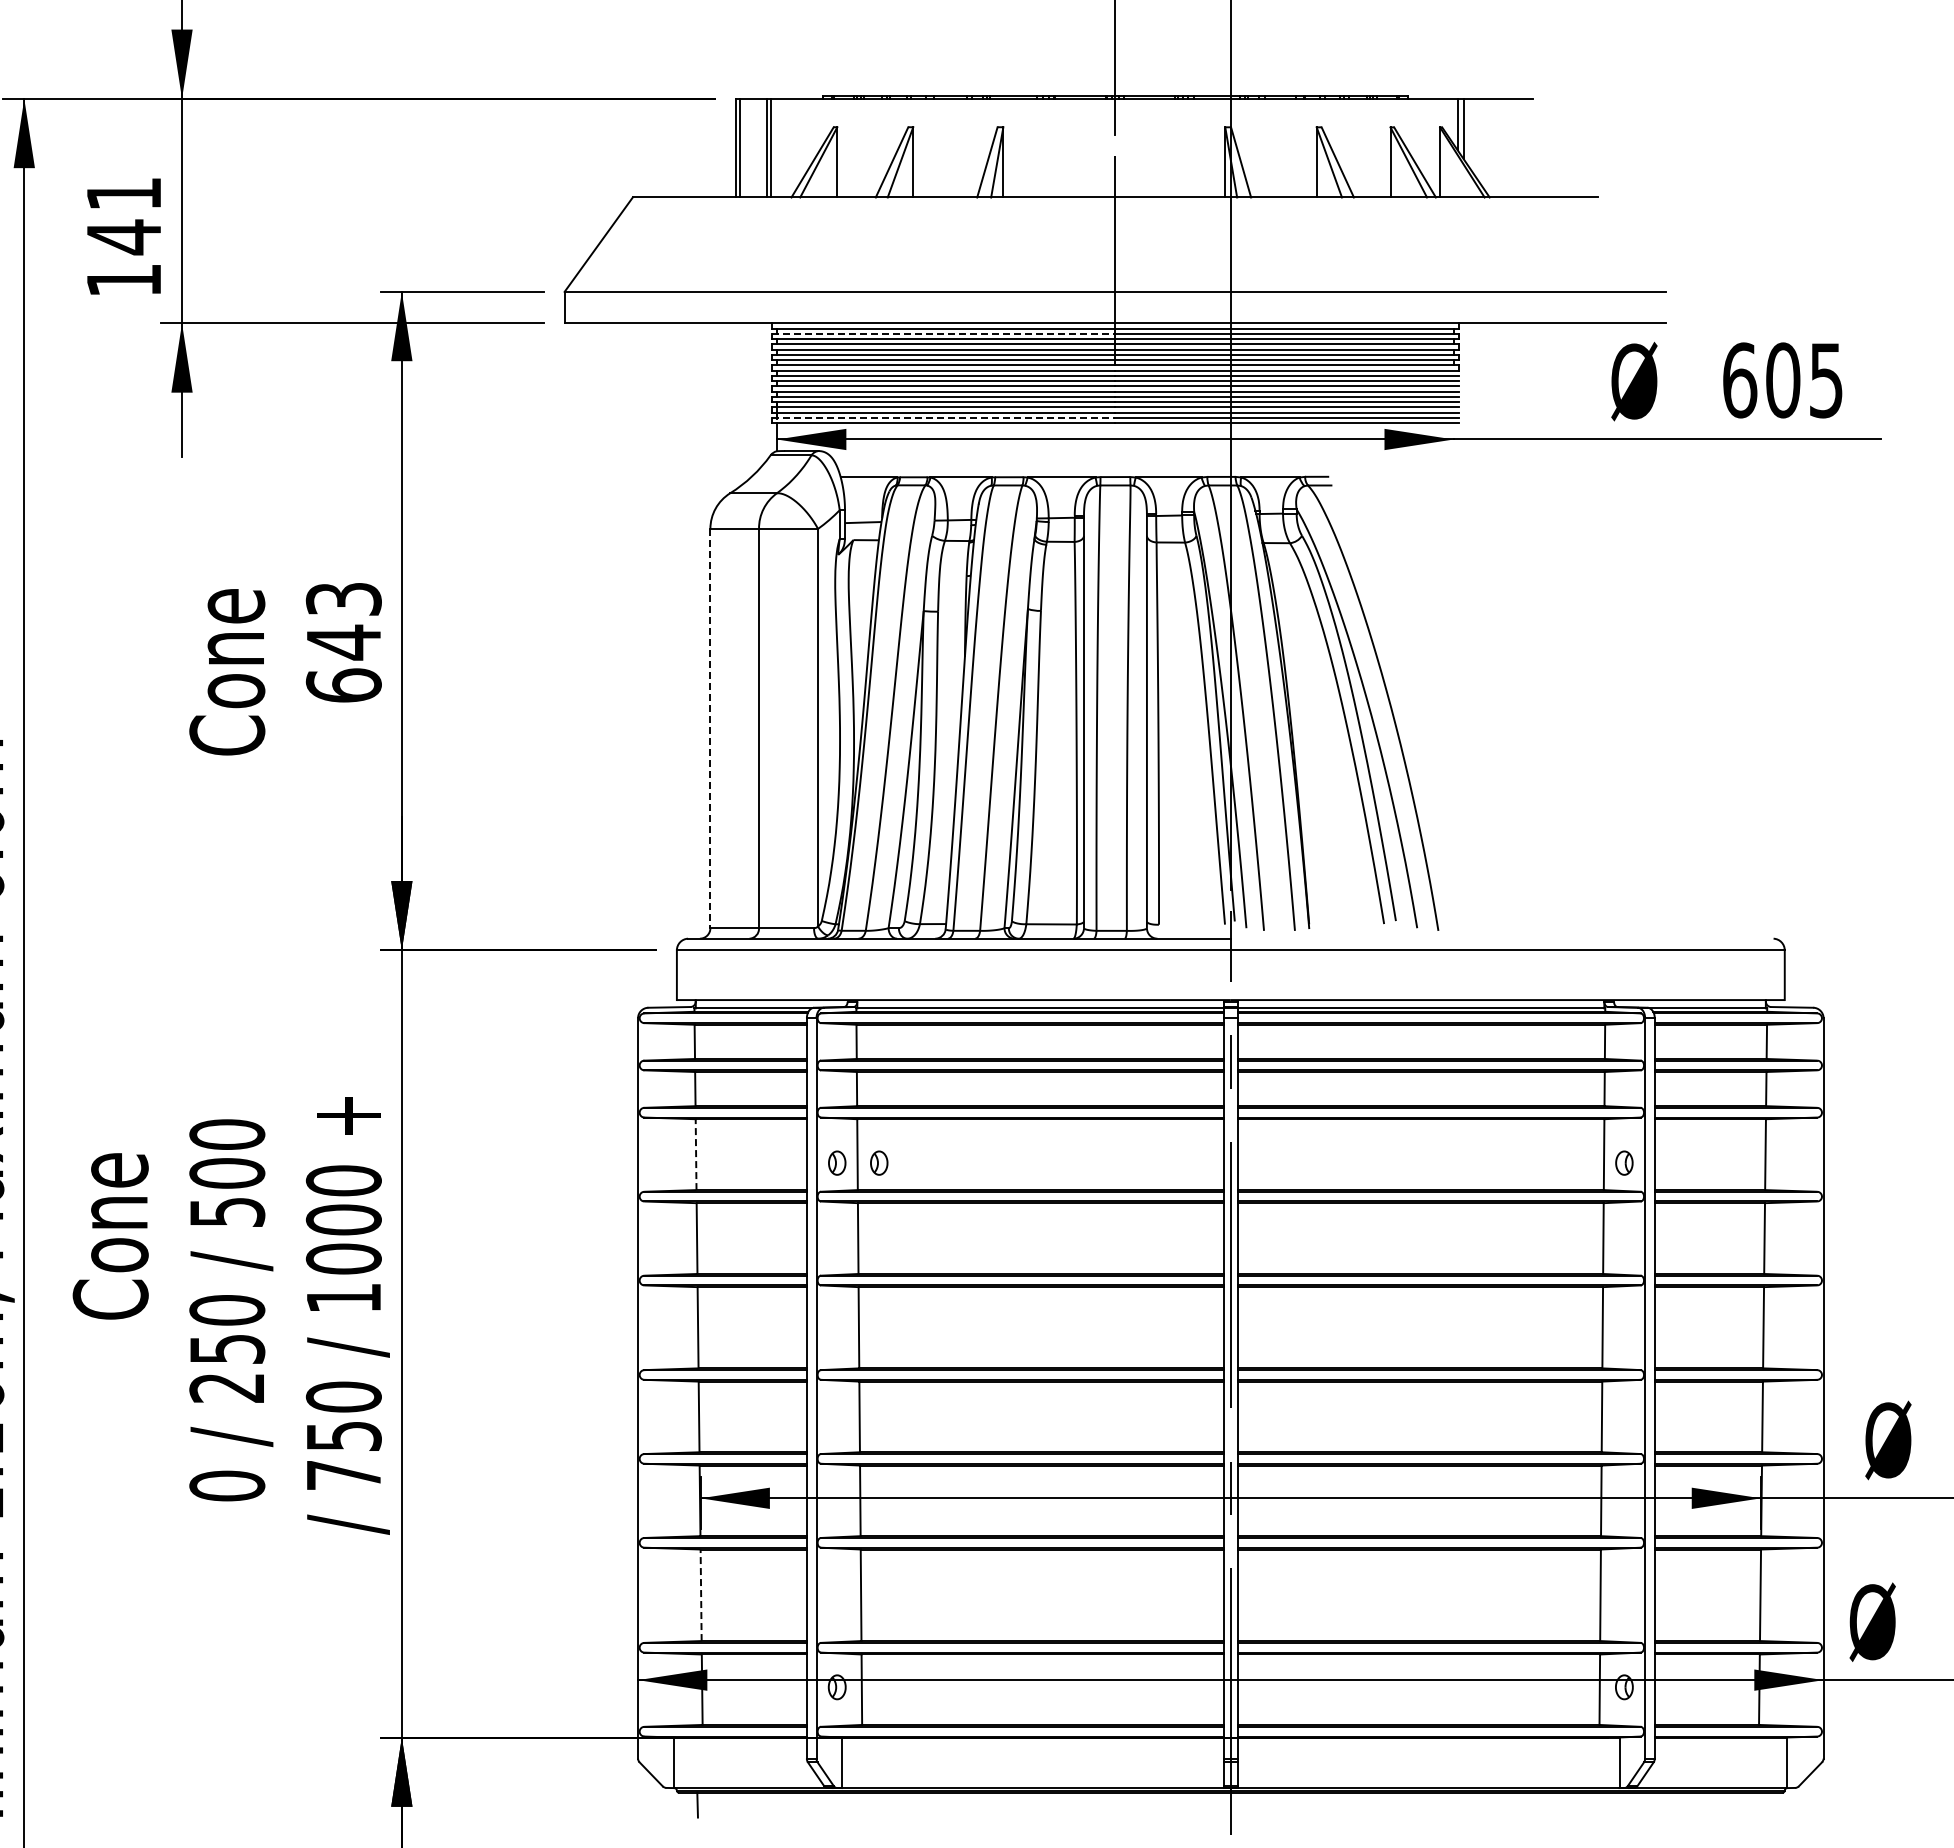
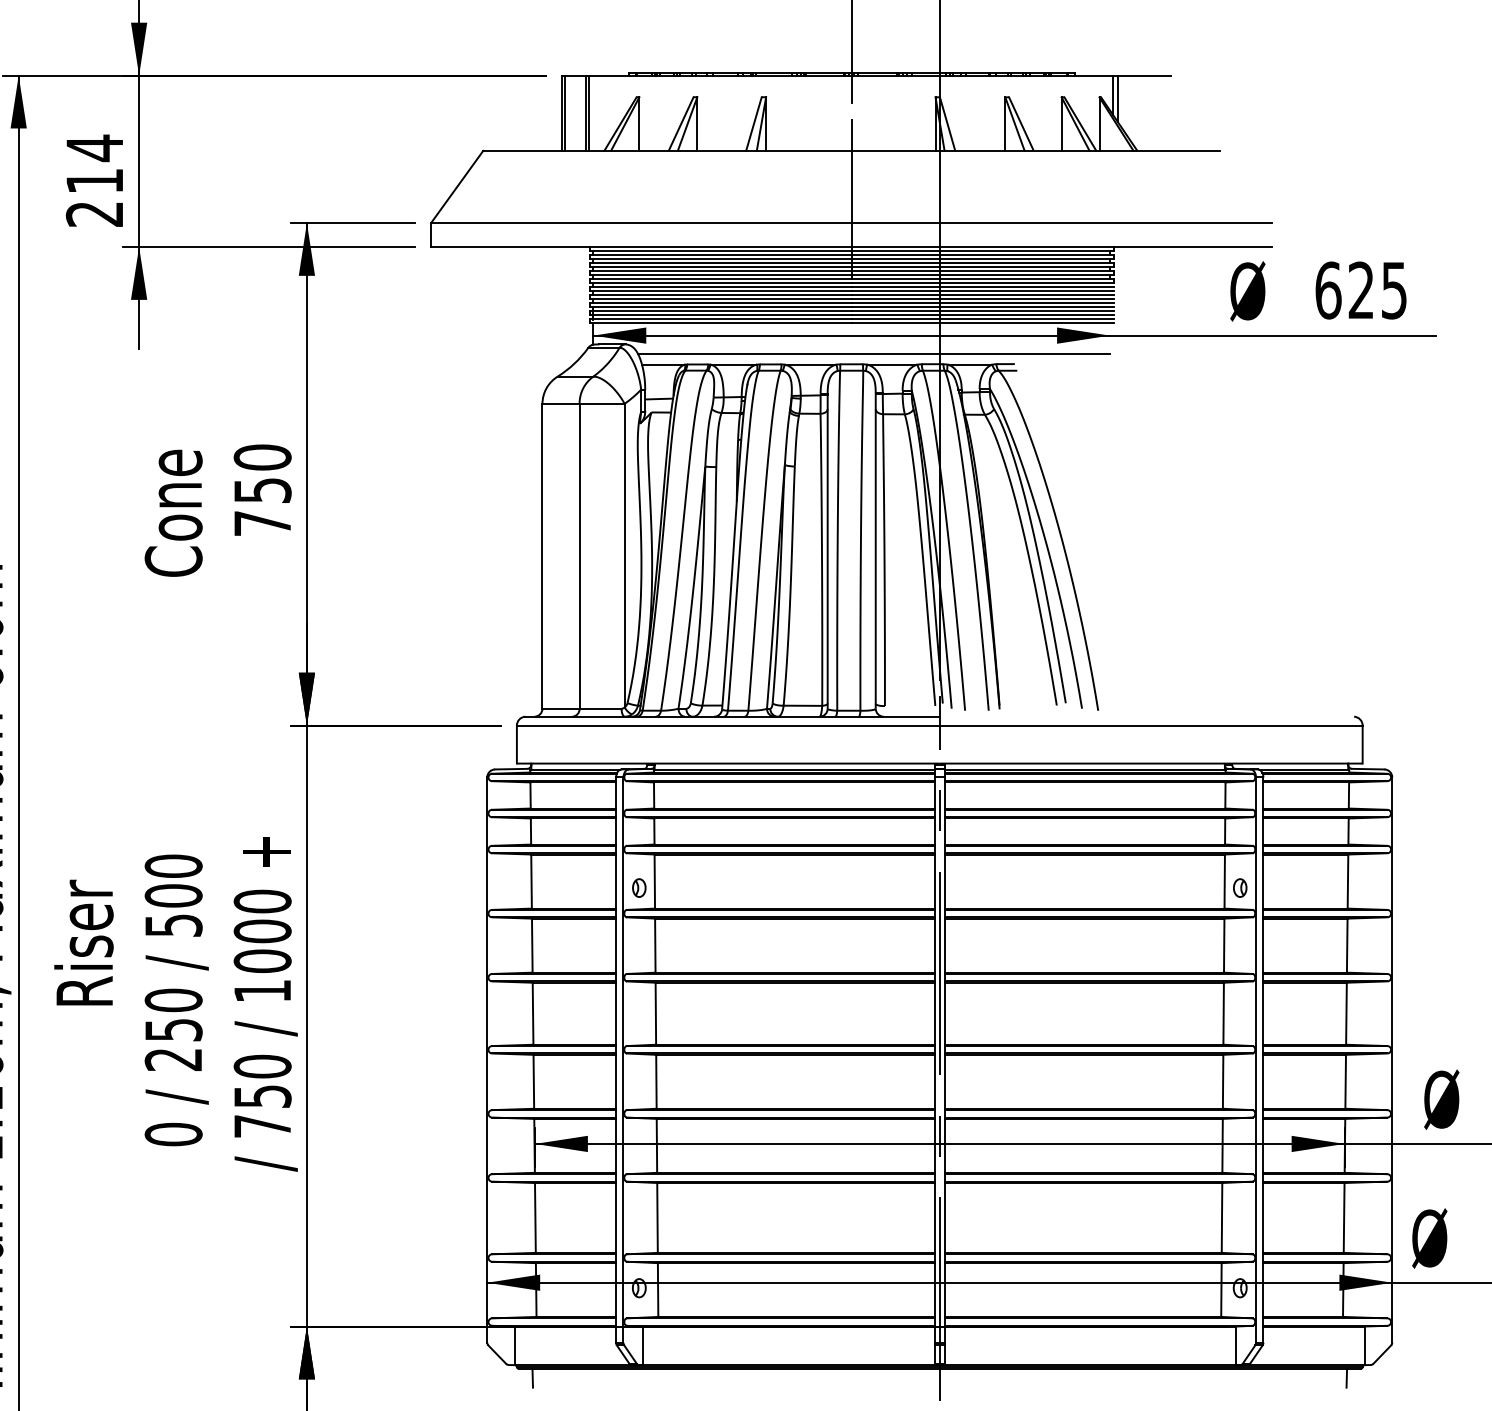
text: (123, 236) -> (94, 180), 141 -> 214
line: (943, 333) -> (720, 254), dashed -> solid
text: (1783, 380) -> (1361, 290), 605 -> 625
line: (943, 417) -> (720, 318), dashed -> solid
line: (1144, 463) -> (873, 353), added
text: (343, 642) -> (262, 490), 643 -> 750
line: (710, 728) -> (542, 556), dashed -> solid
line: (696, 1154) -> (531, 881), dashed -> solid
part: (879, 1162) -> (671, 887), removed
text: (109, 1235) -> (83, 943), Cone -> Riser
line: (701, 1595) -> (535, 1218), dashed -> solid
line: (1763, 1804) -> (1346, 1377), added

